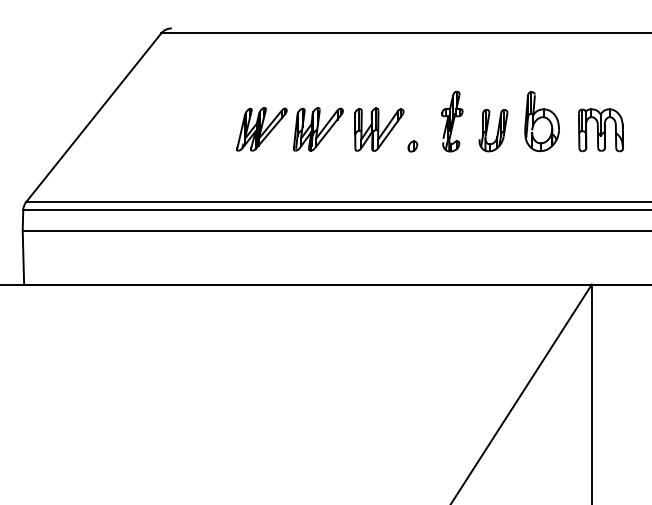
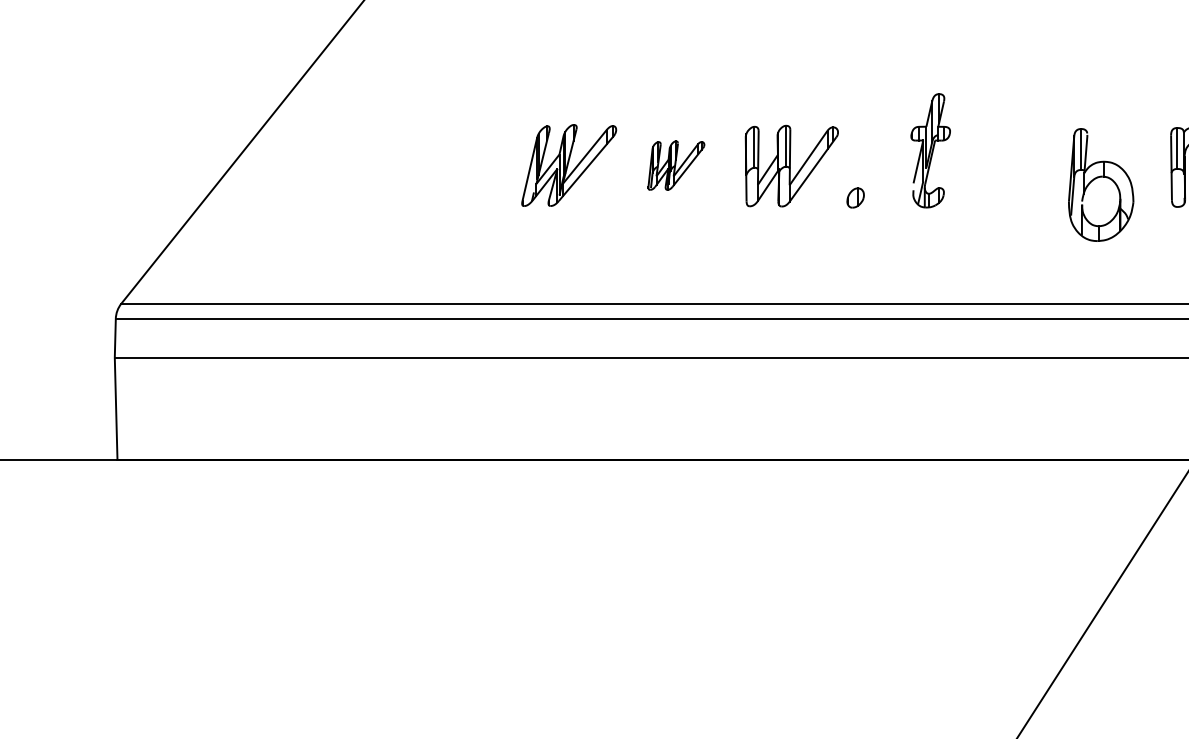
part: (541, 121) -> (1099, 184), moved
part: (318, 129) -> (676, 165), size x0.6
part: (493, 130) -> (1008, 167), removed

